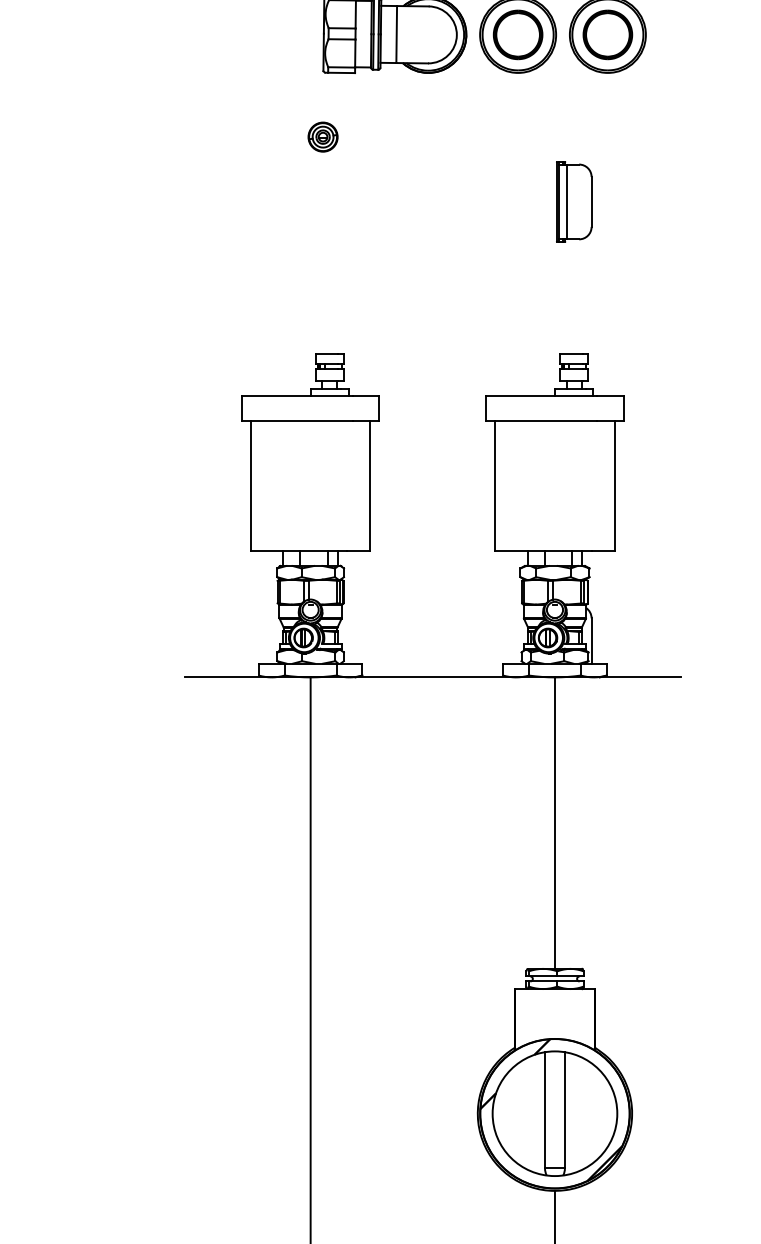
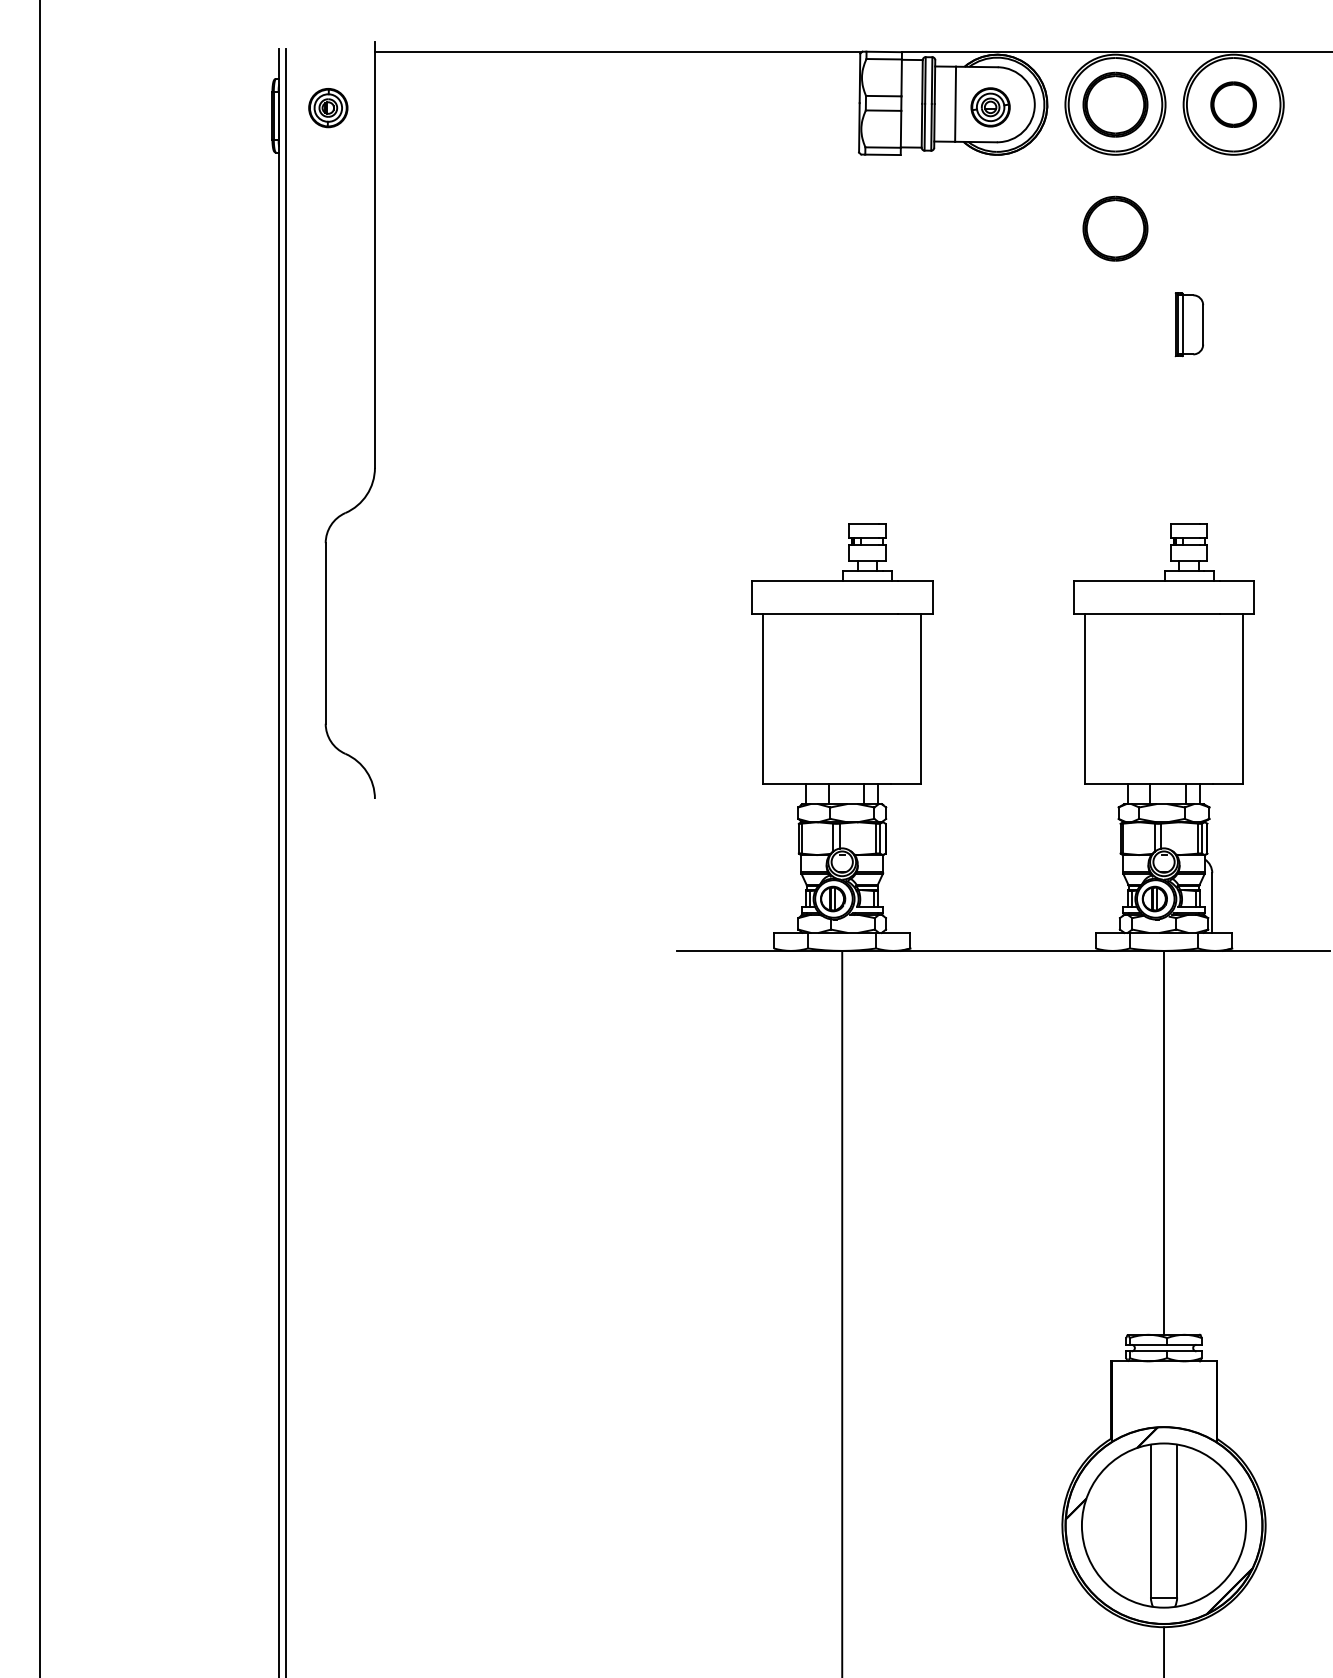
part: (607, 34) -> (1233, 104), size x0.7
part: (518, 128) -> (1115, 228), added
part: (322, 137) -> (990, 107), moved
part: (574, 201) -> (1189, 324), size x0.6

